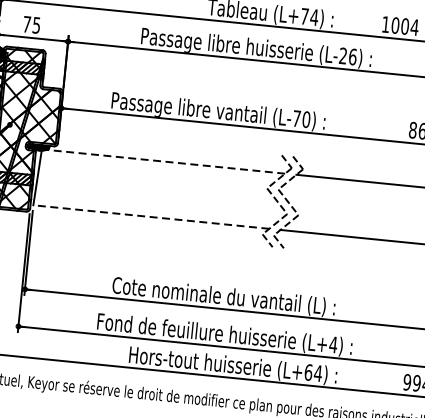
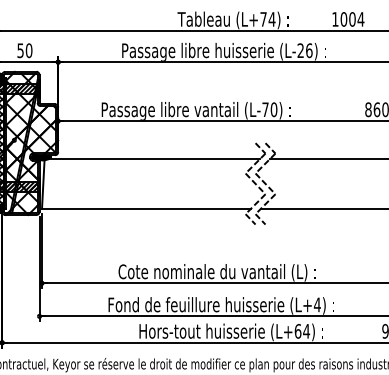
text: (31, 24) -> (24, 50), 75 -> 50
line: (163, 162) -> (152, 159), dashed -> solid
line: (151, 216) -> (146, 208), dashed -> solid

